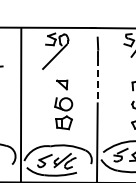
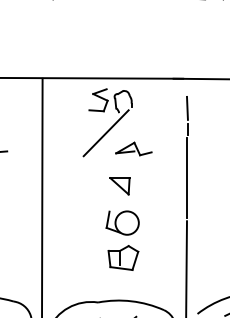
part: (69, 64) -> (133, 147), added
line: (97, 81) -> (186, 179), dashed -> solid

